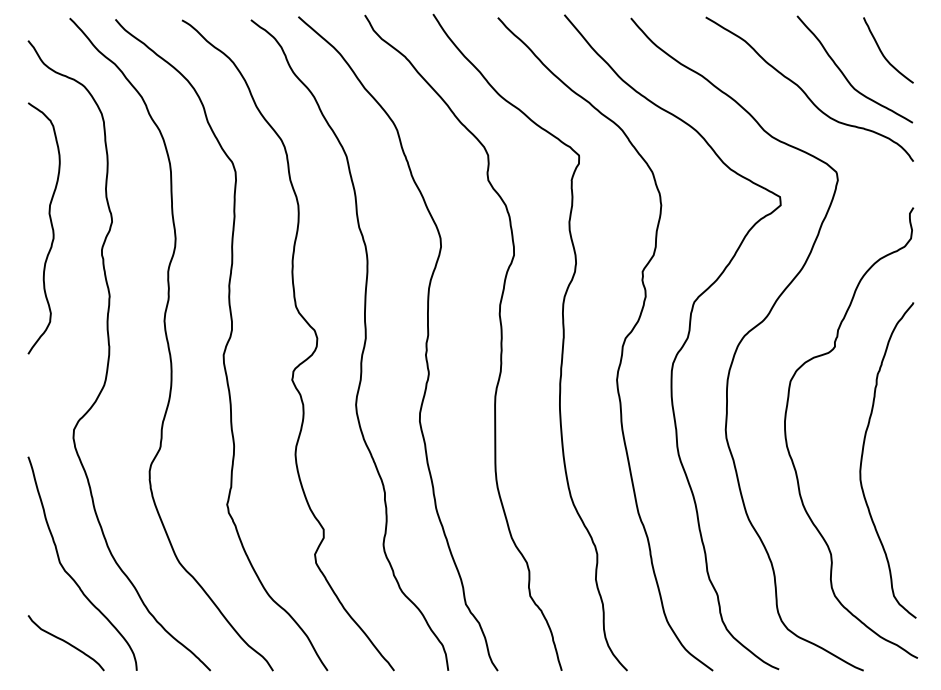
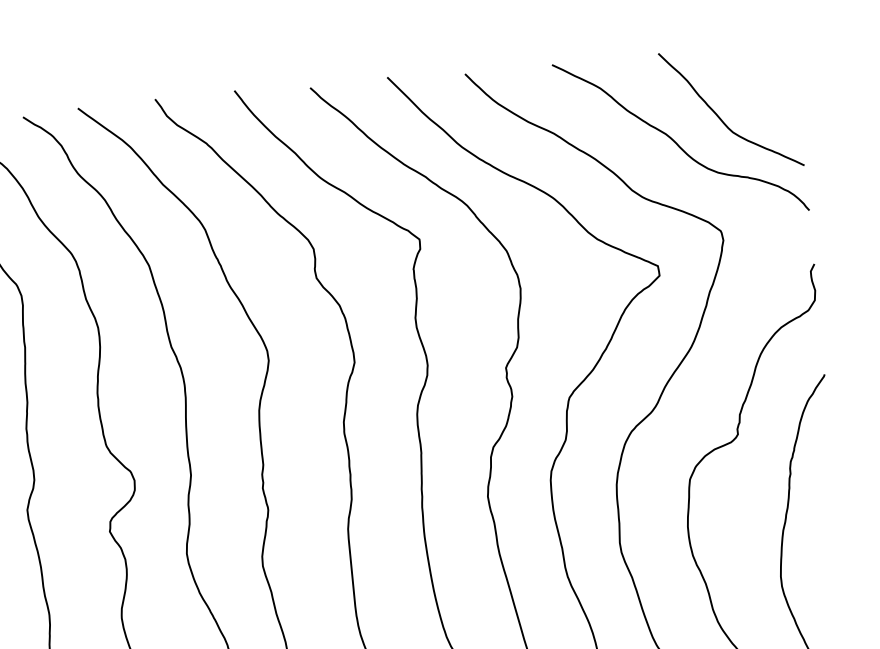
curve: (883, 53) -> (762, 87), removed

